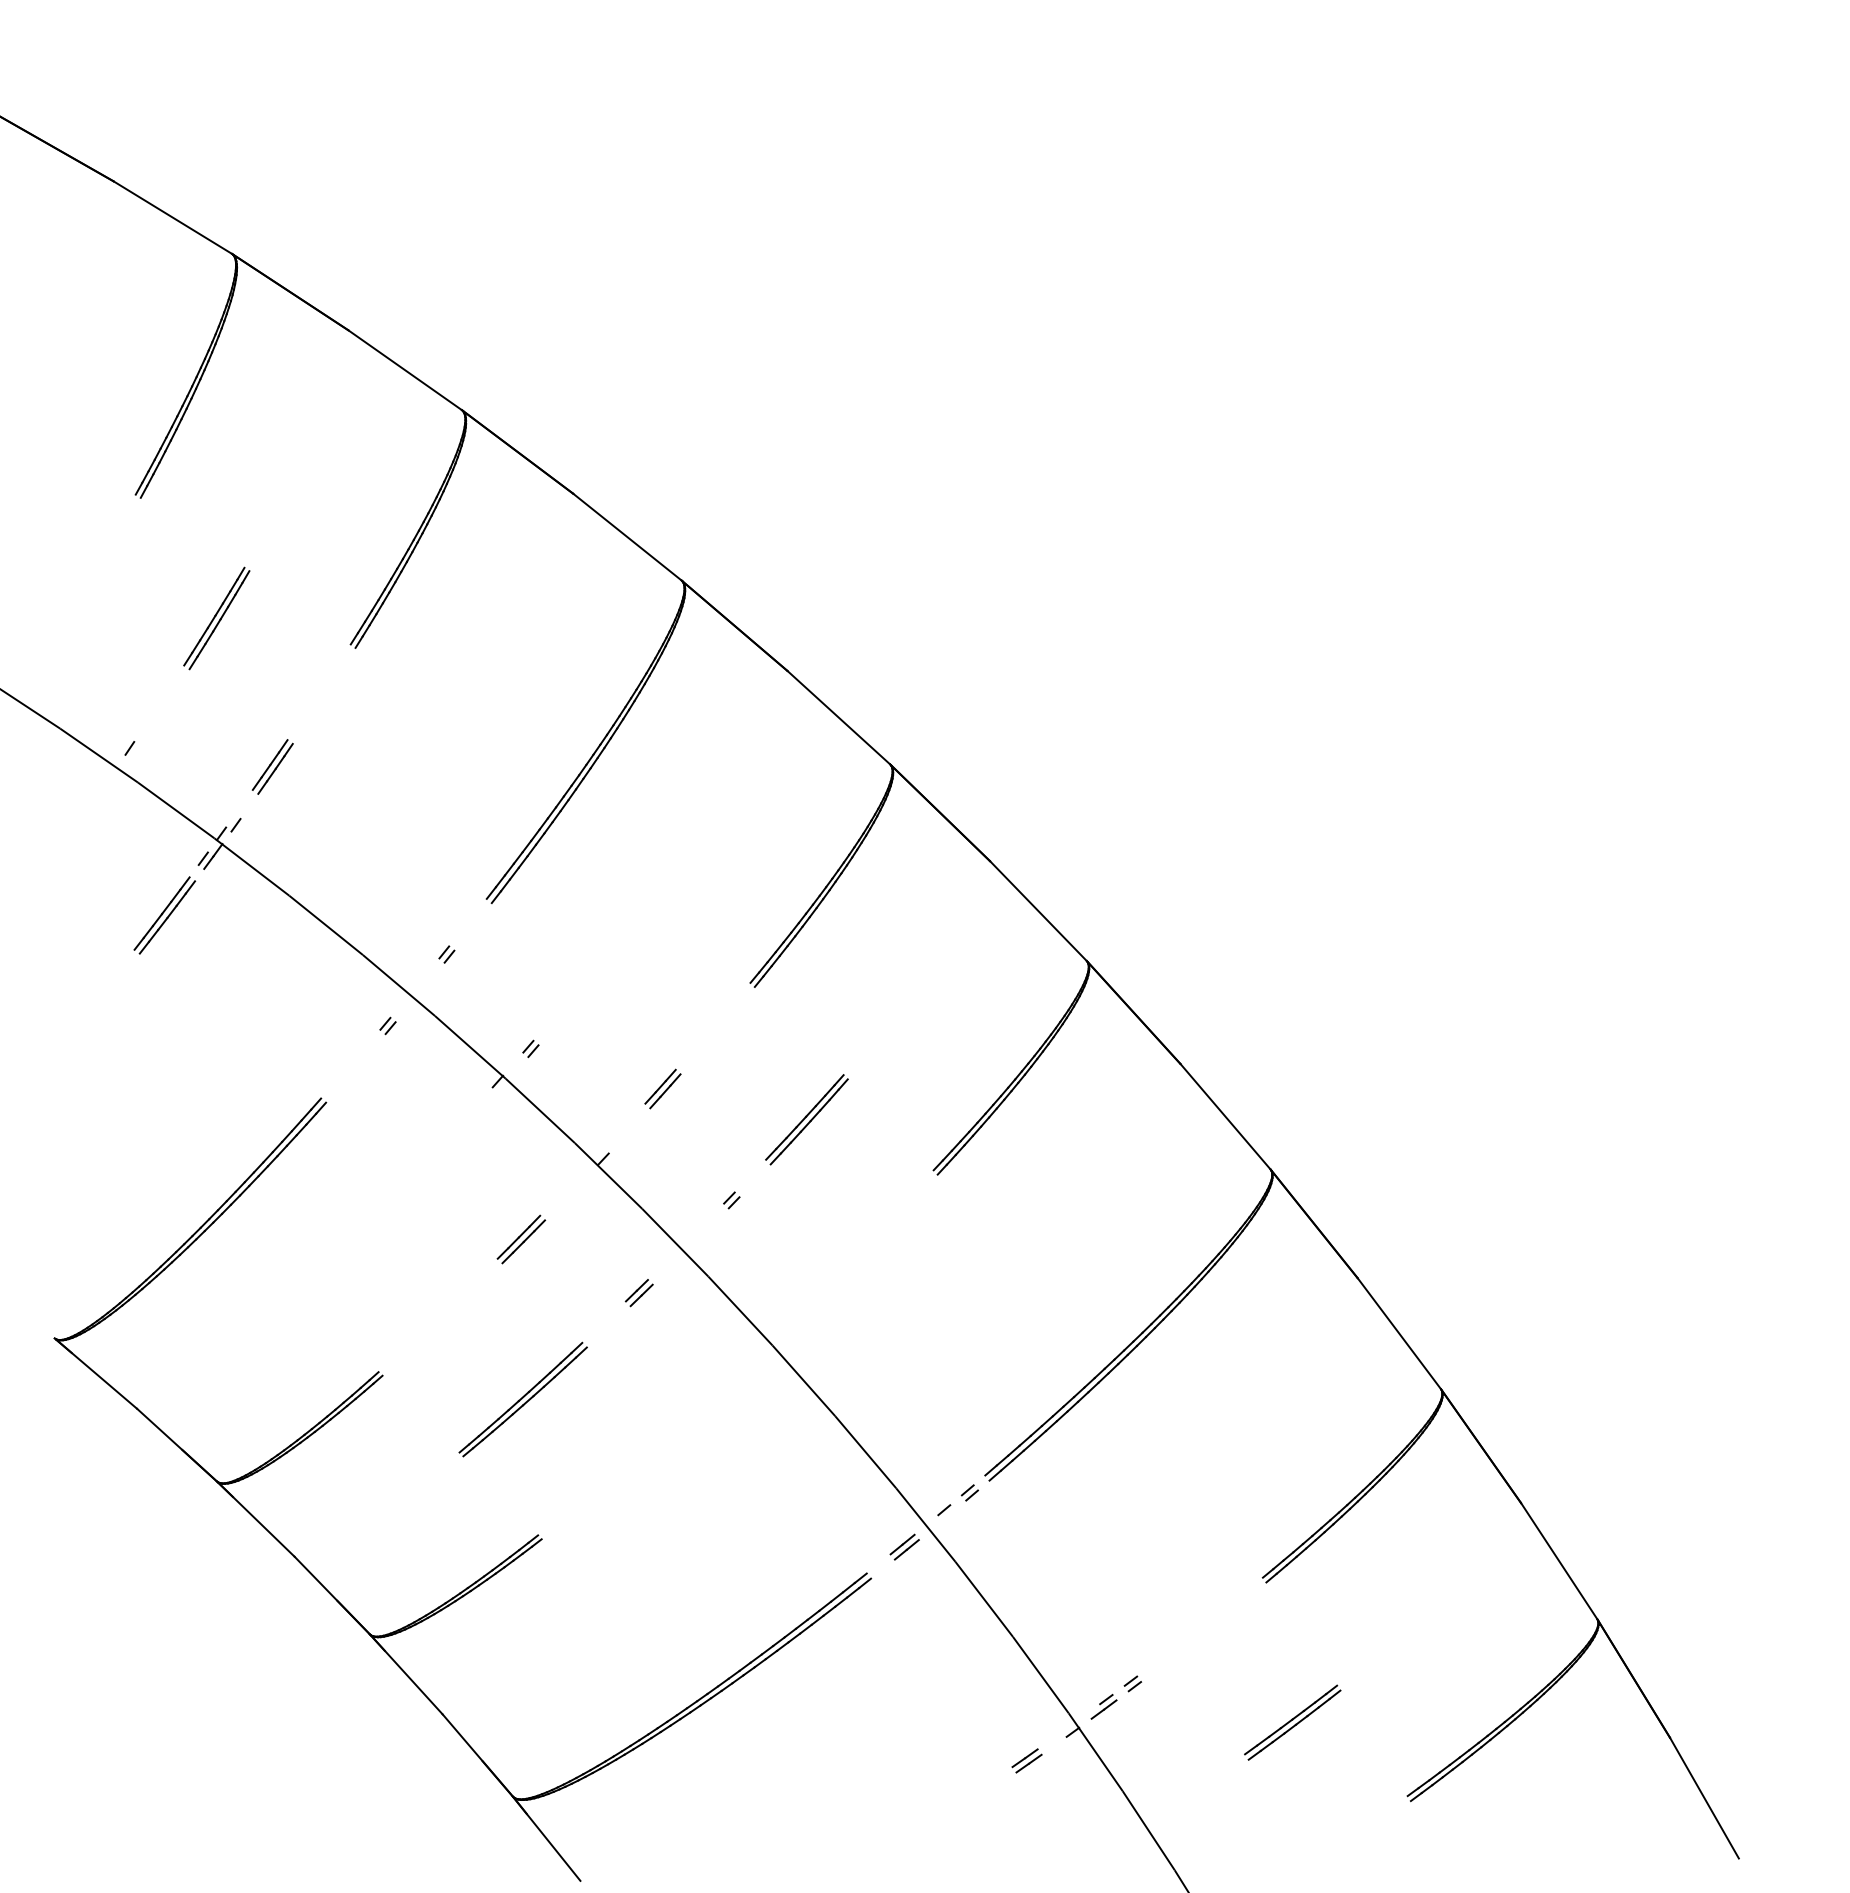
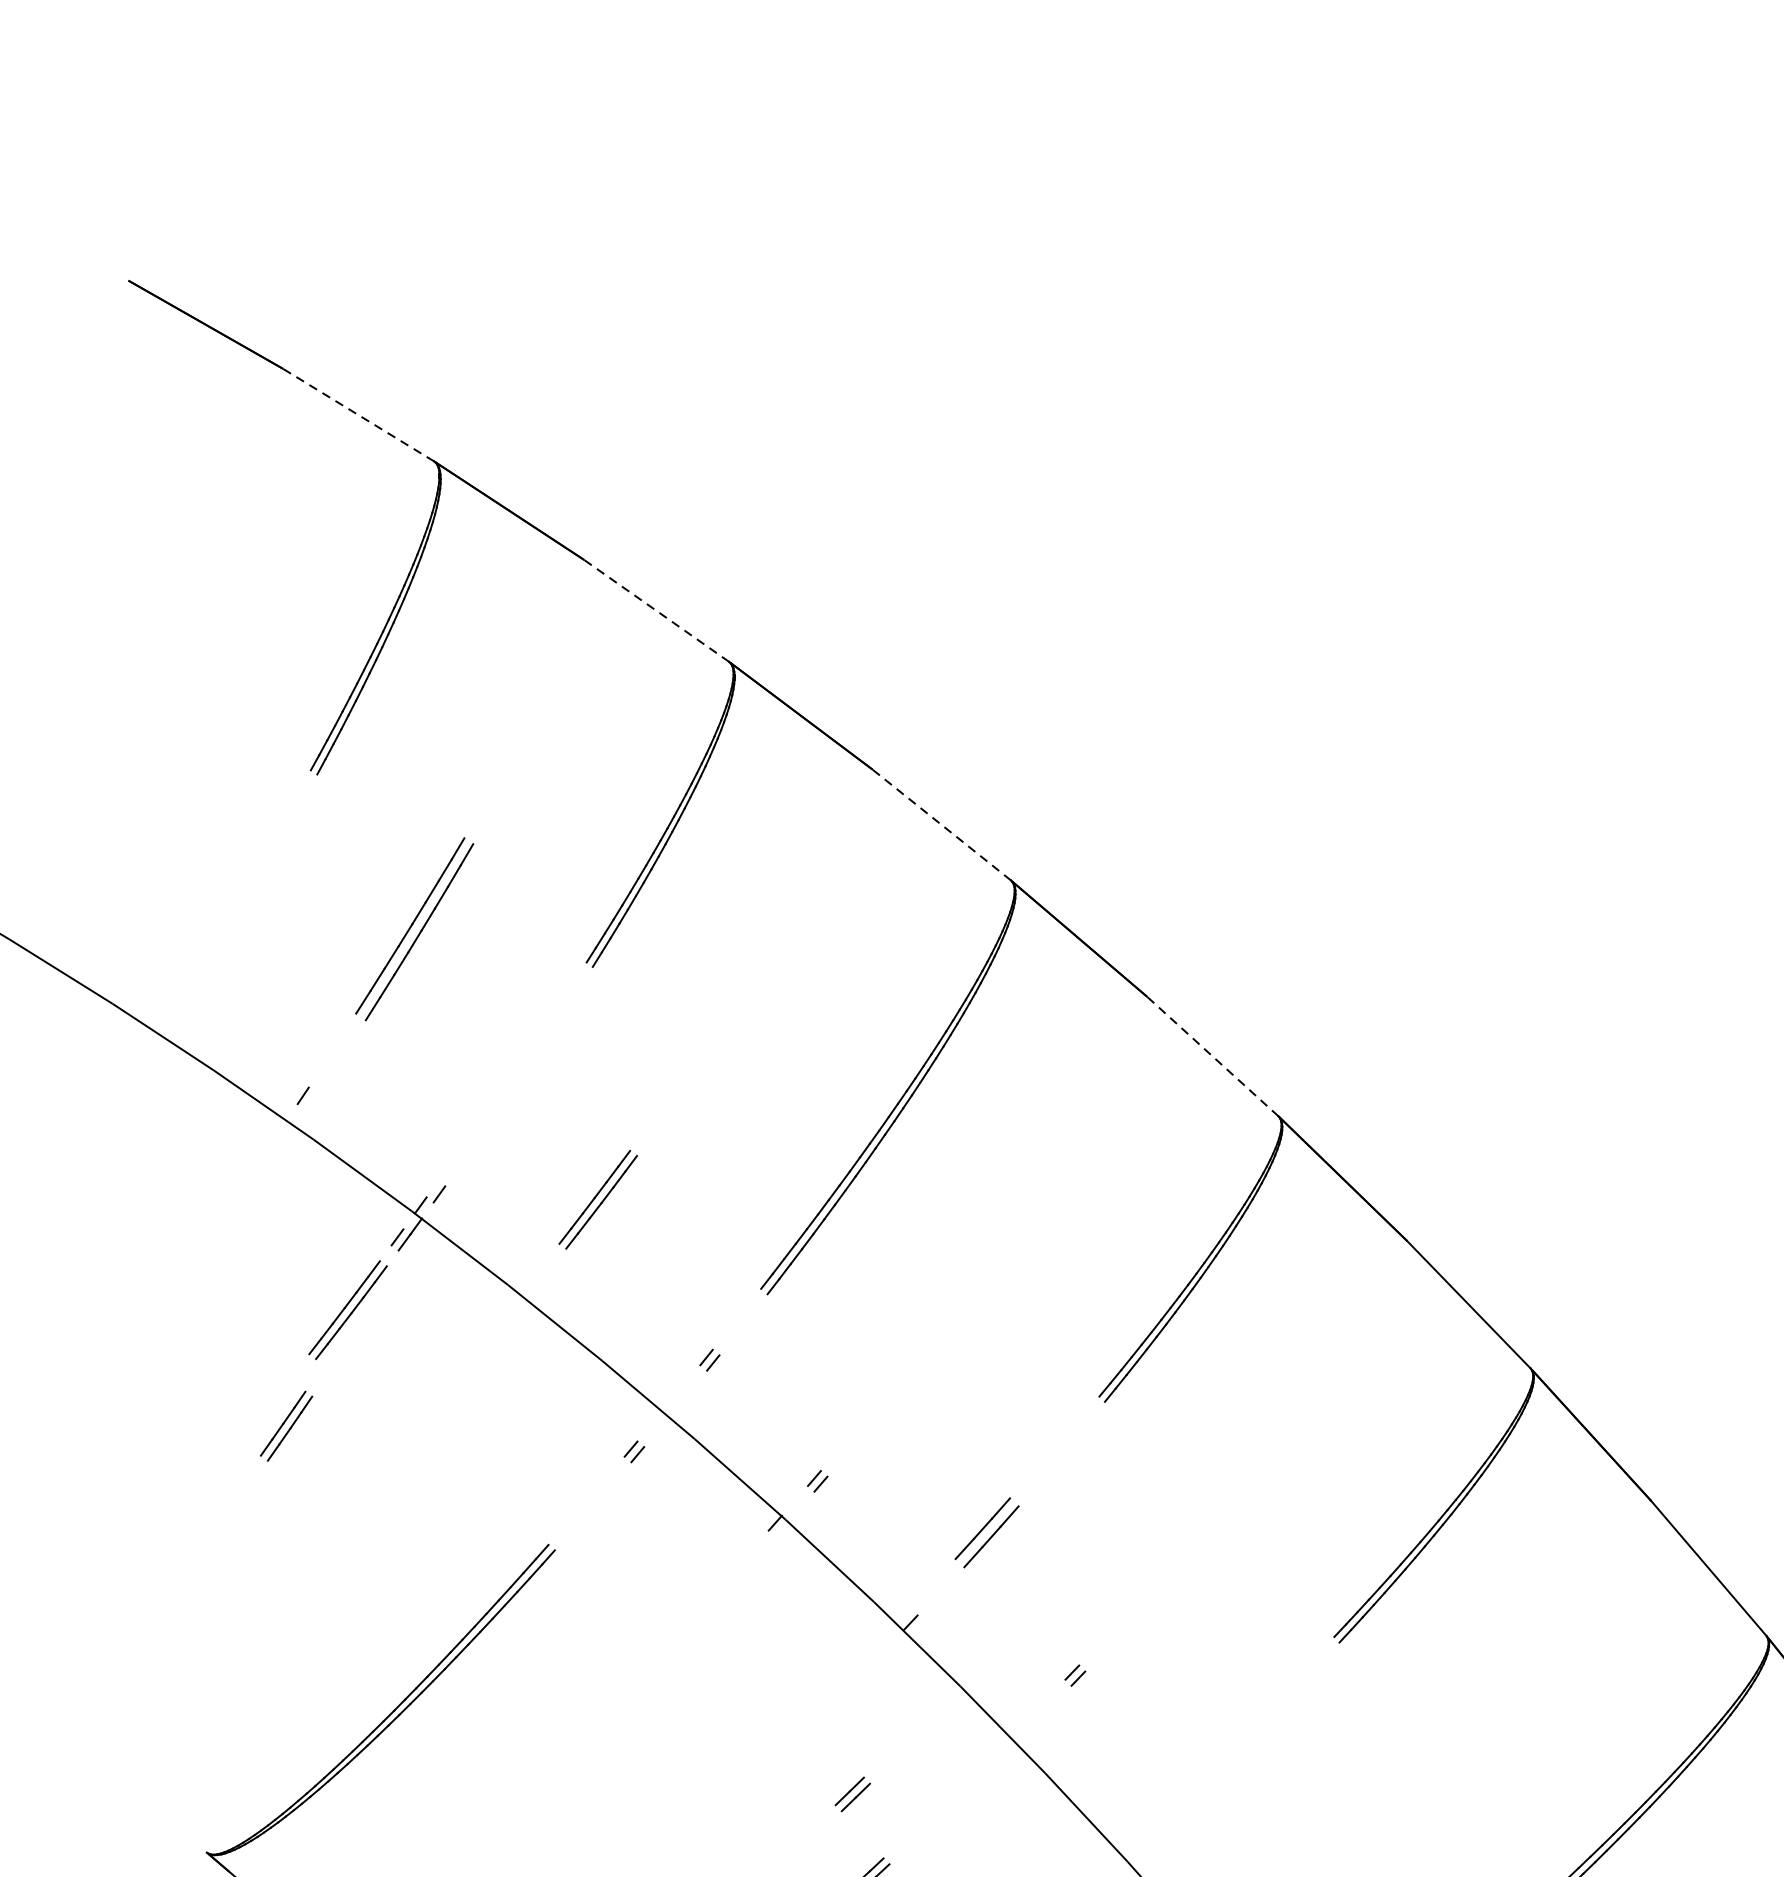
line: (172, 217) -> (357, 414), solid -> dashed
line: (405, 370) -> (656, 611), solid -> dashed
line: (627, 537) -> (941, 825), solid -> dashed
part: (216, 618) -> (414, 929), size x1.4
line: (838, 717) -> (1212, 1056), solid -> dashed
part: (272, 766) -> (286, 1425), moved
part: (359, 829) -> (597, 1199), added
part: (662, 1088) -> (986, 1532), size x1.4
part: (806, 1119) -> (1171, 1571), removed
part: (521, 1239) -> (805, 1725), removed
part: (638, 1293) -> (851, 1795), moved

